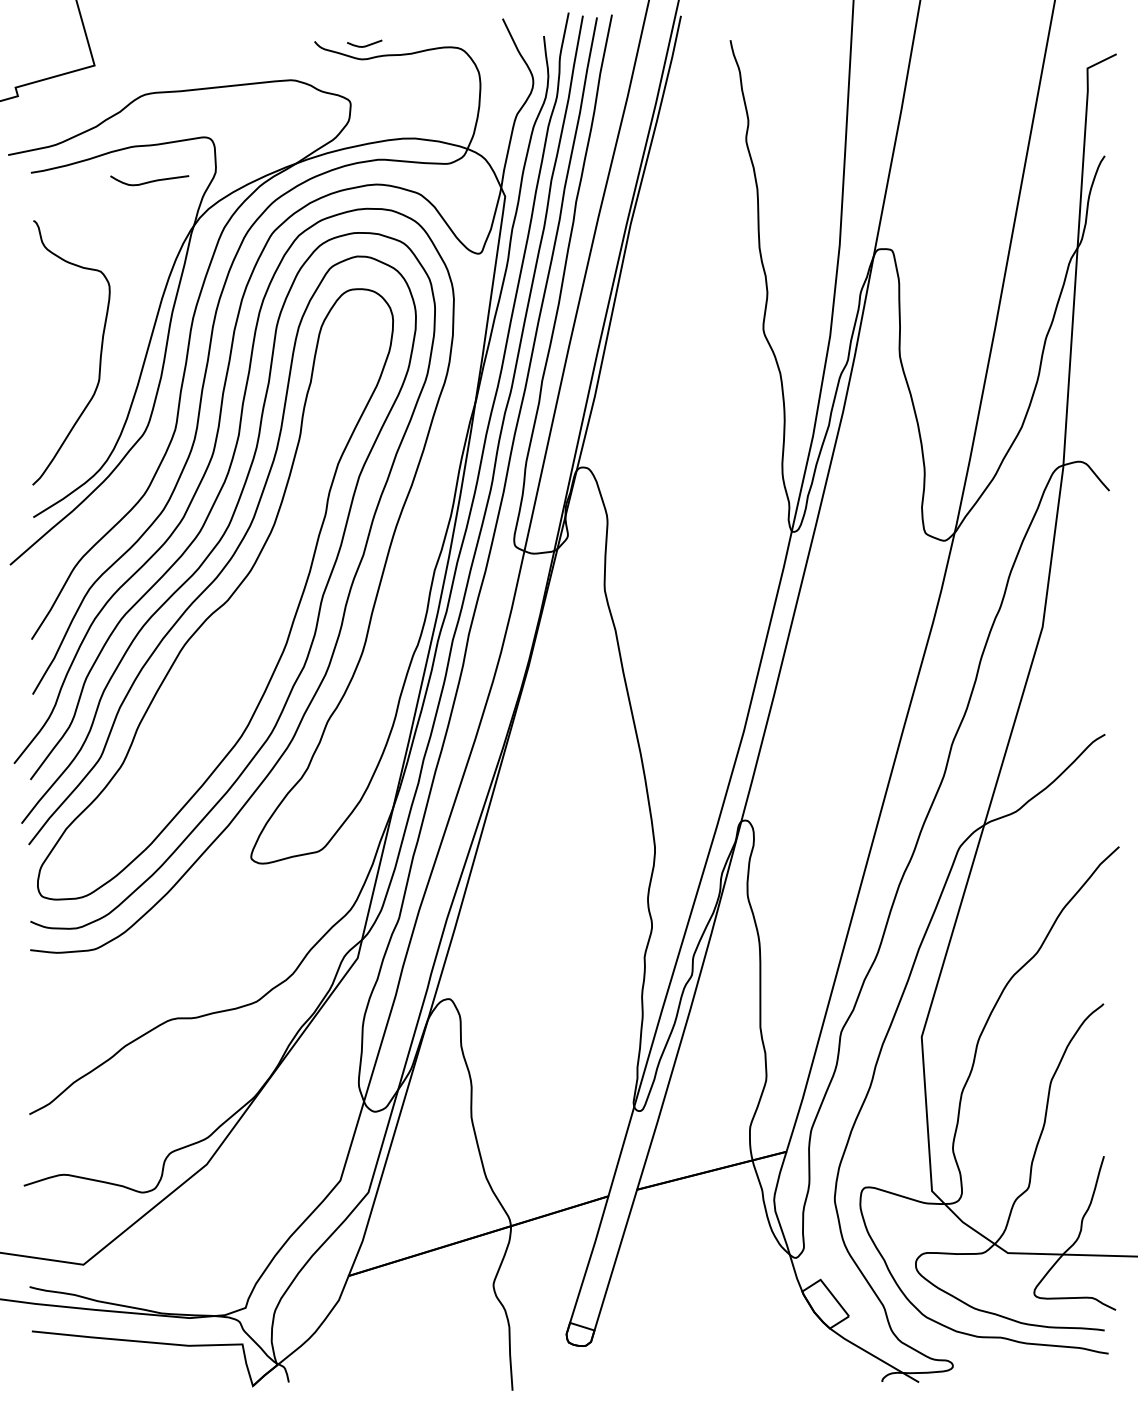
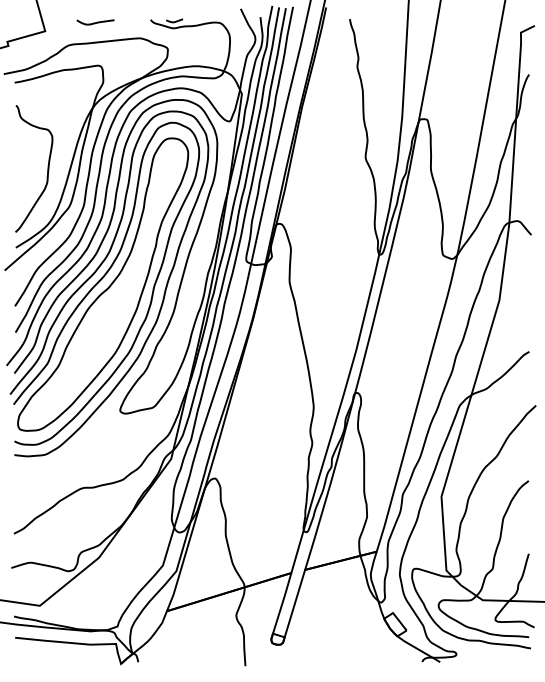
curve: (149, 180) -> (95, 22), moved

